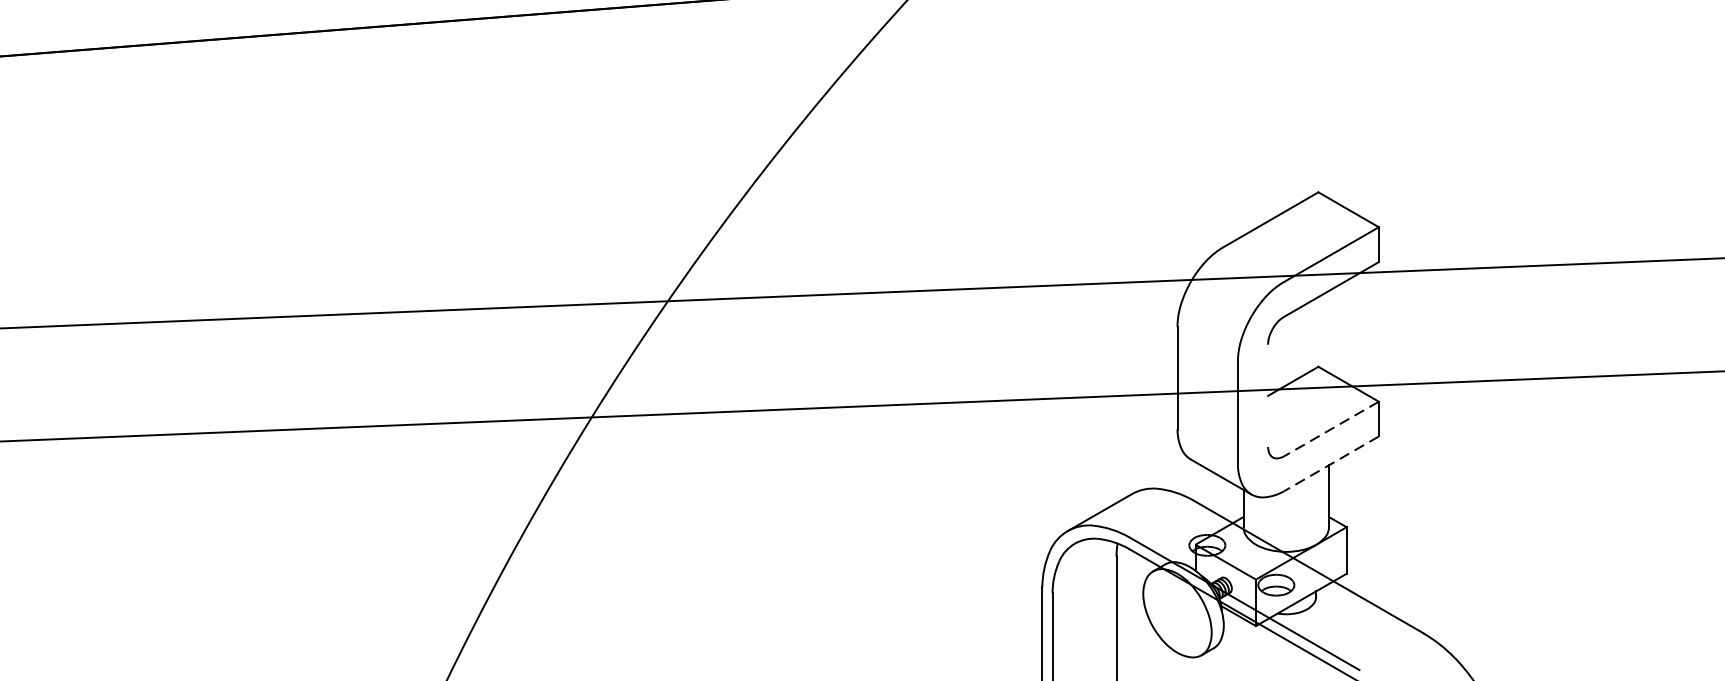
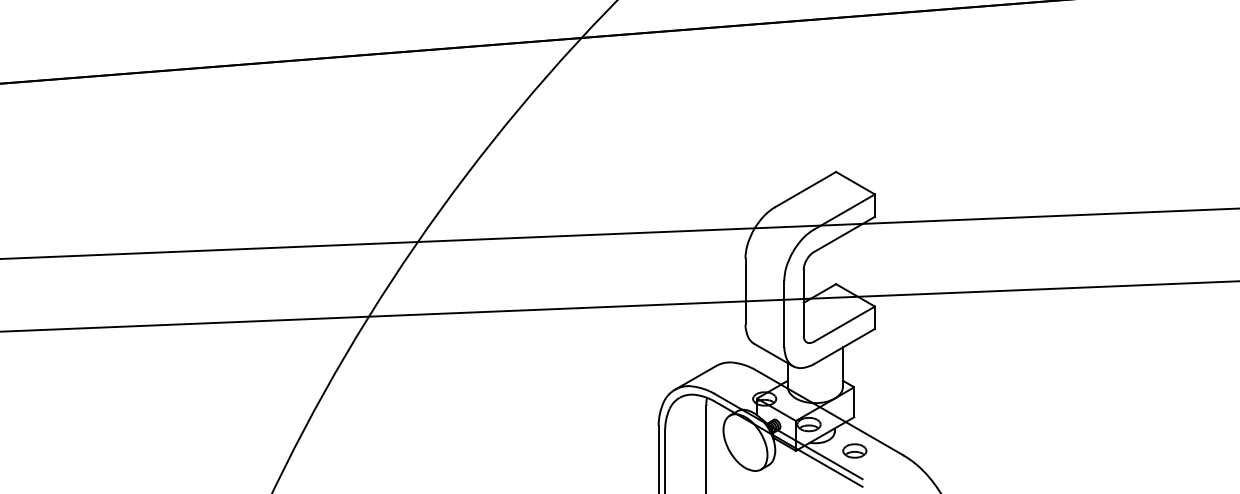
line: (1267, 395) -> (803, 302), added
line: (1331, 429) -> (844, 324), dashed -> solid
line: (1331, 463) -> (844, 346), dashed -> solid
part: (1347, 625) -> (854, 450), added

